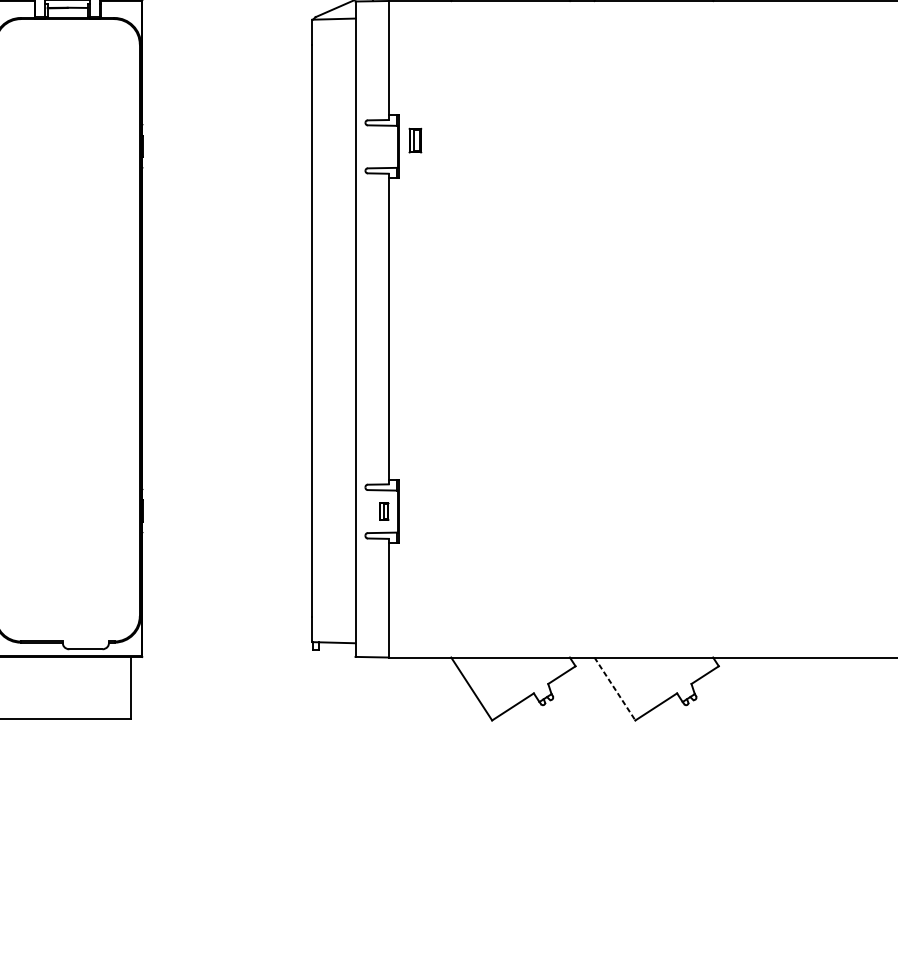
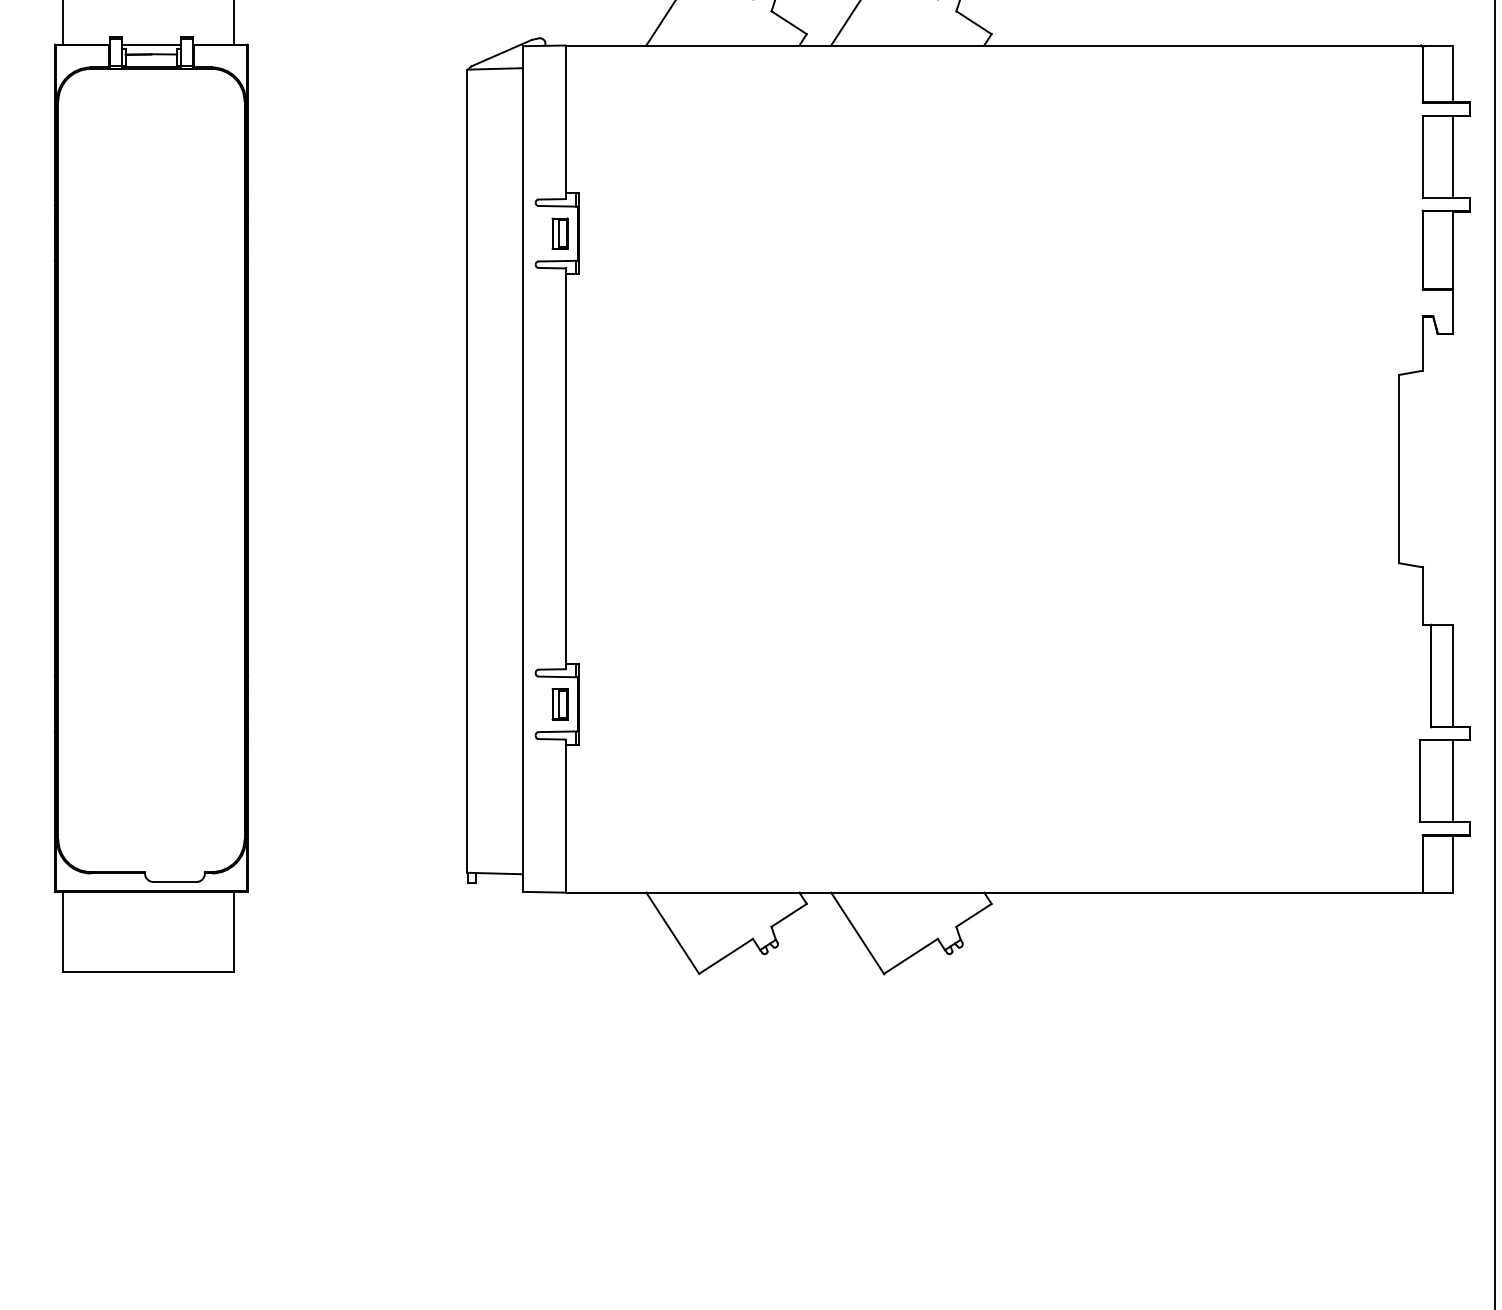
part: (414, 140) -> (559, 233), moved
part: (383, 511) -> (559, 704), size x1.43
line: (614, 689) -> (857, 933), dashed -> solid

